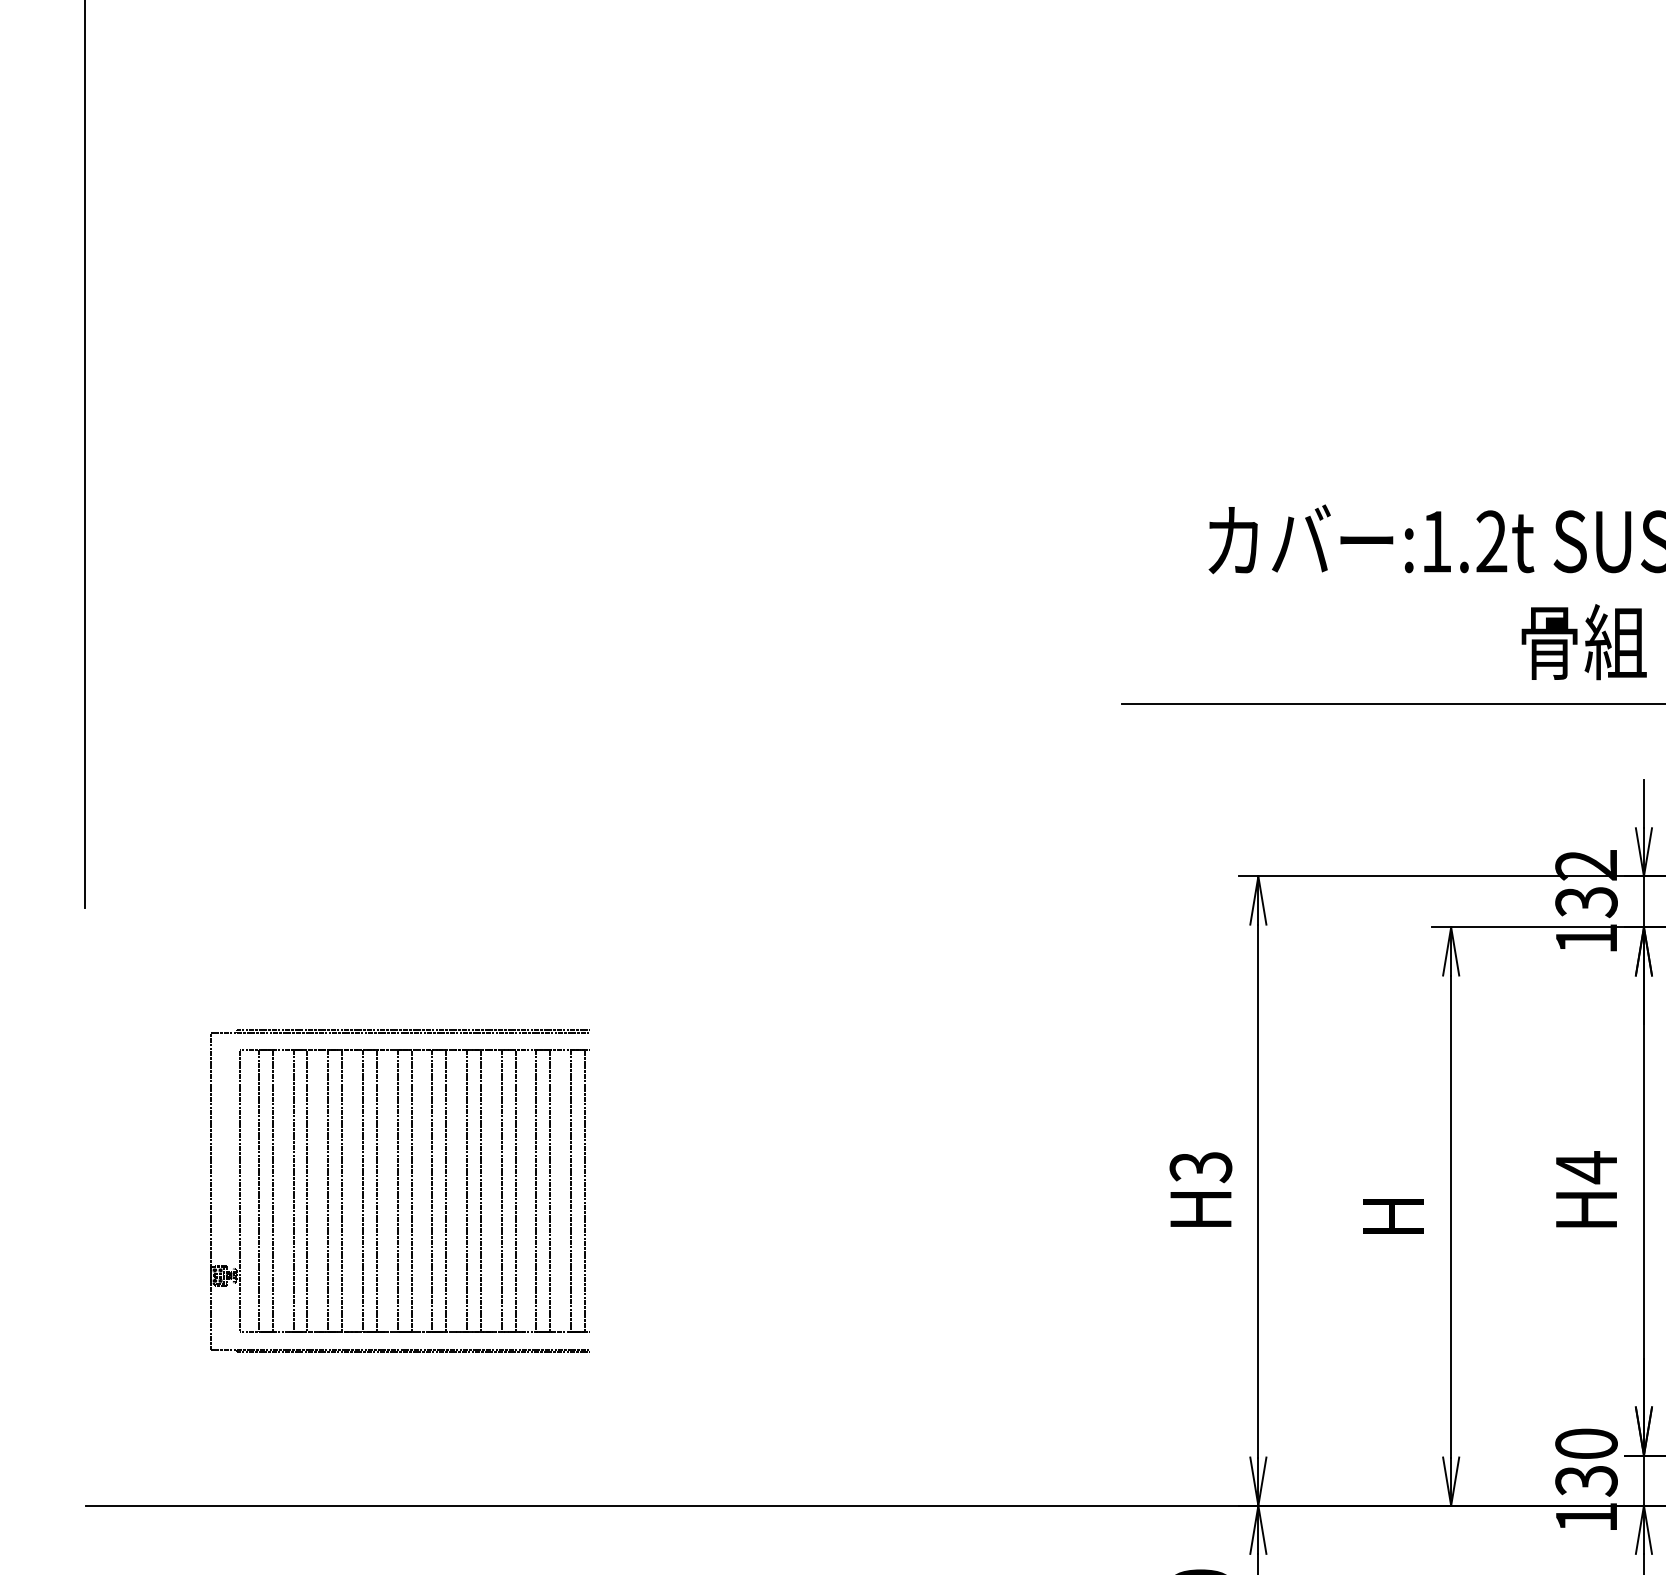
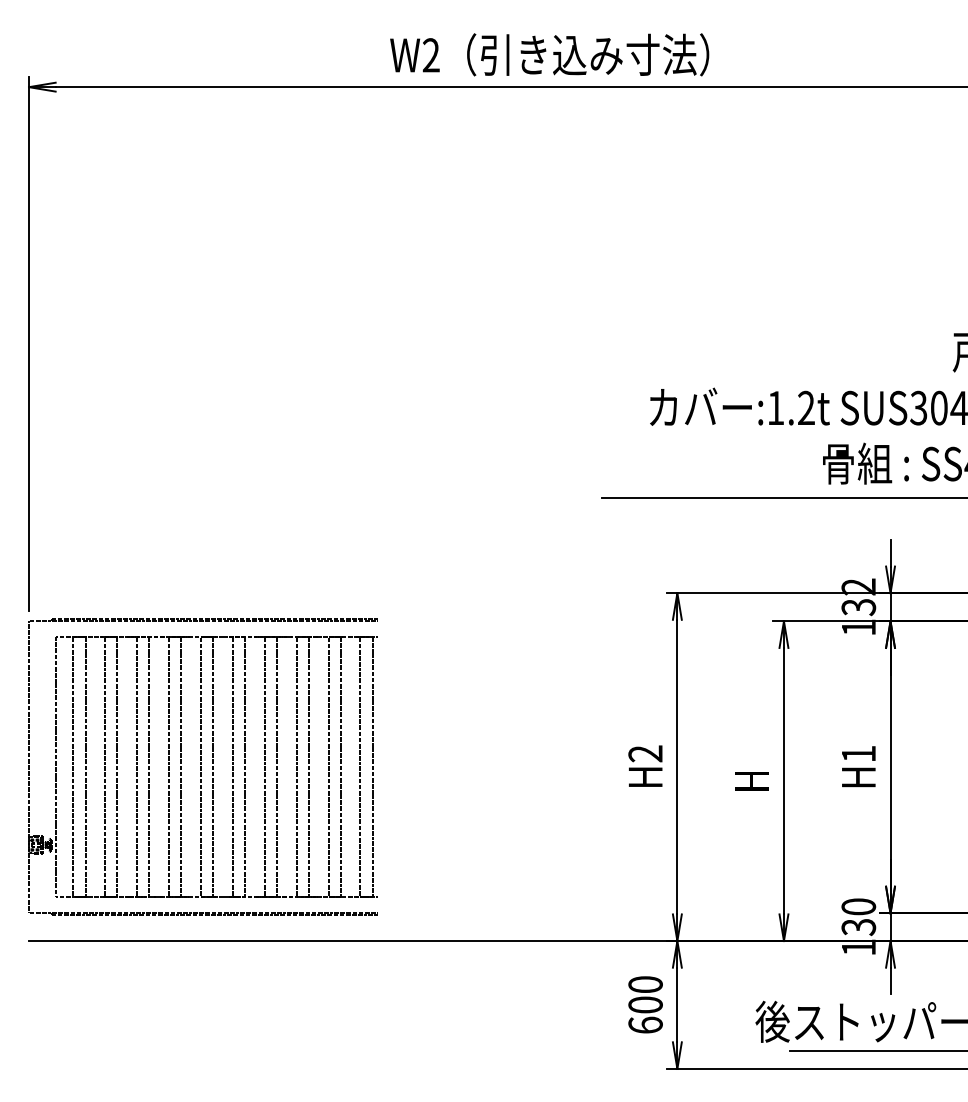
text: (1200, 1166) -> (645, 753), H3 -> H2
text: (1585, 1168) -> (858, 754), H4 -> H1
part: (399, 1189) -> (202, 766), size x1.67

